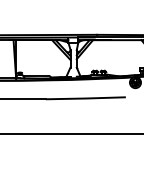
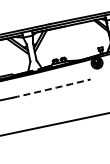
arc: (85, 98) -> (51, 88), solid -> dashed

